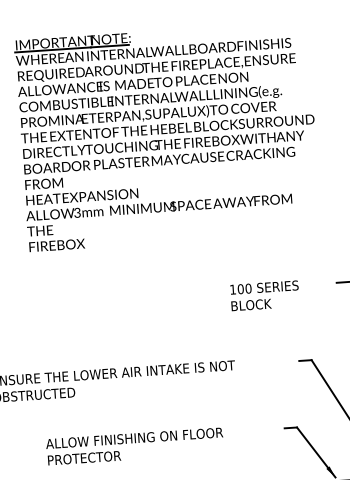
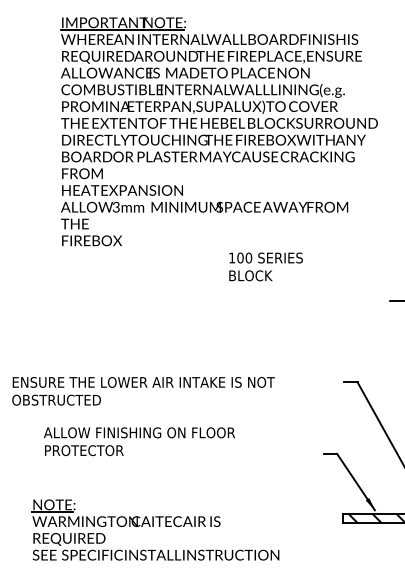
text: (264, 295) -> (265, 266), moved
text: (135, 446) -> (139, 441), moved

